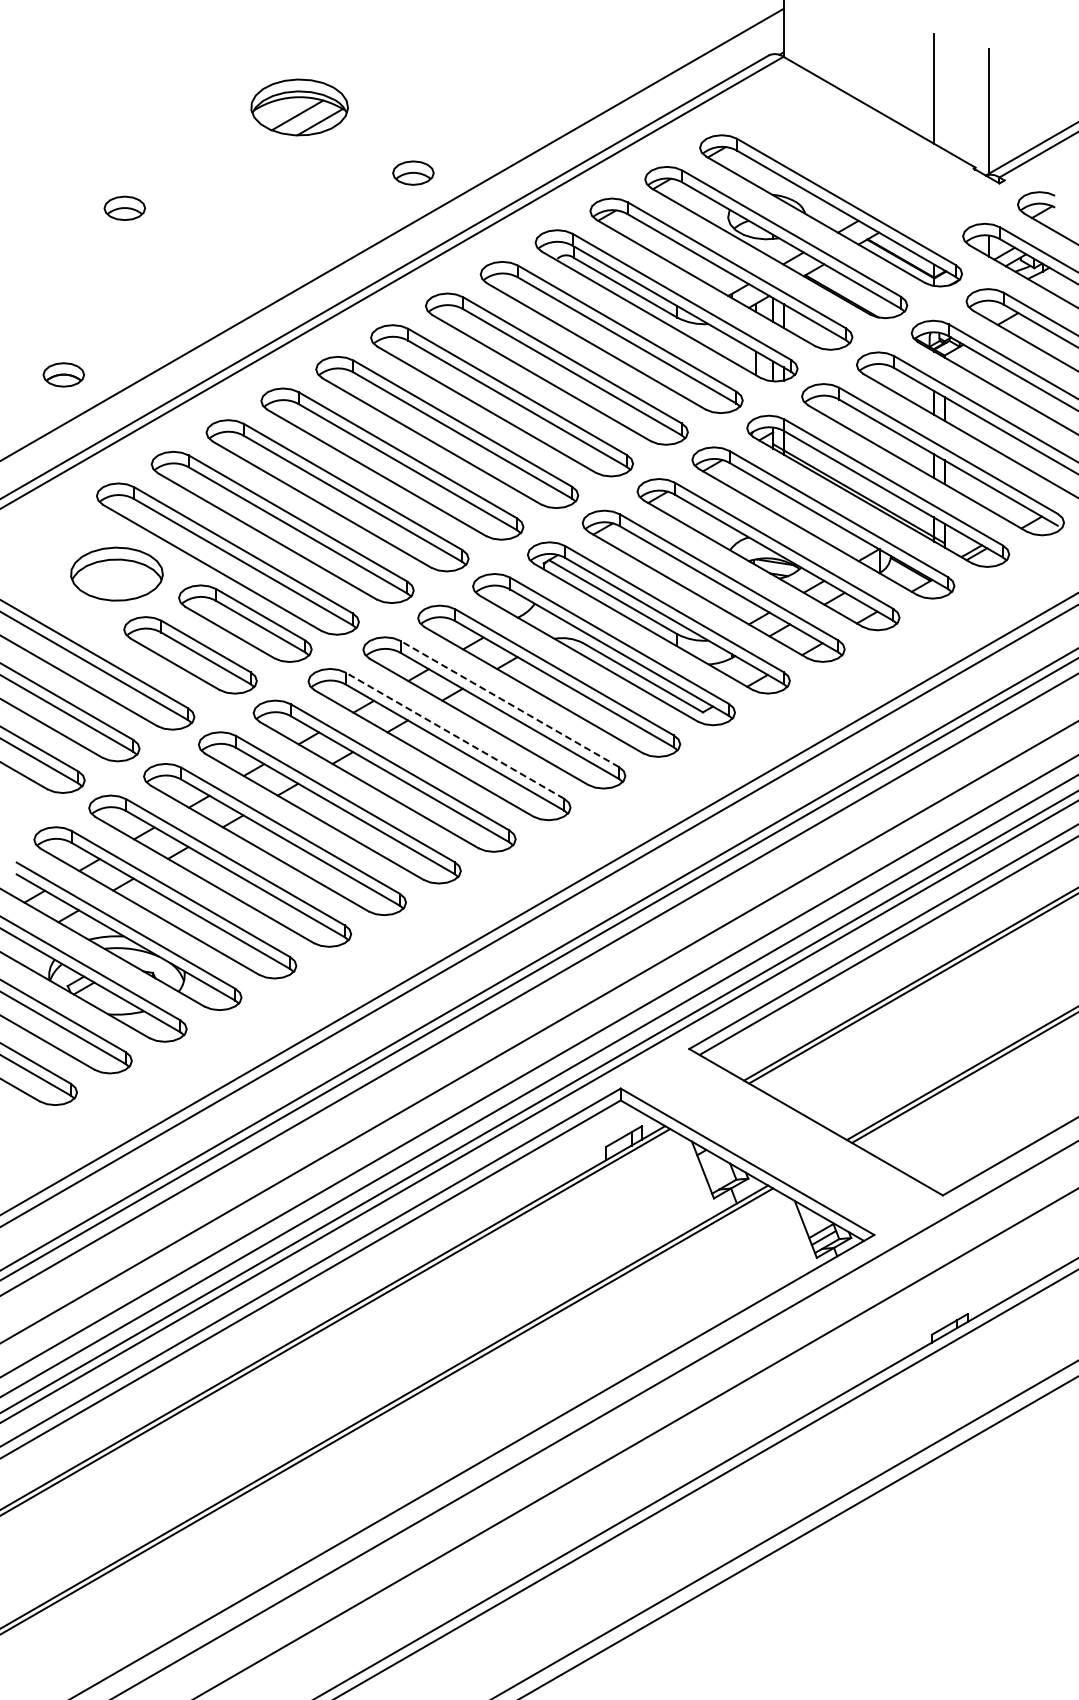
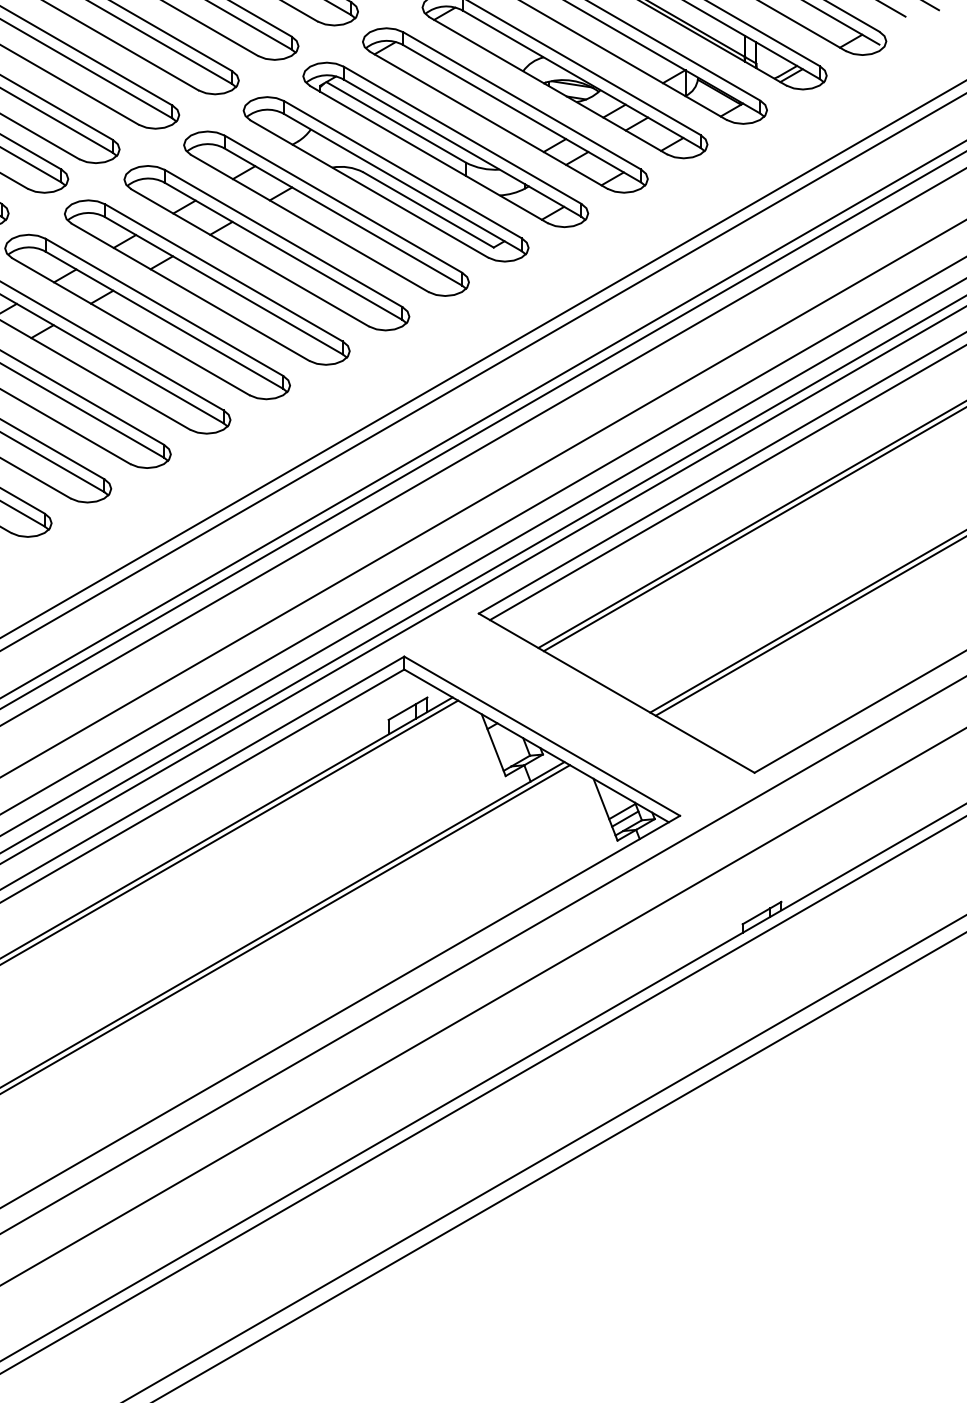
line: (509, 703) -> (283, 237), dashed -> solid
line: (454, 735) -> (223, 272), dashed -> solid

